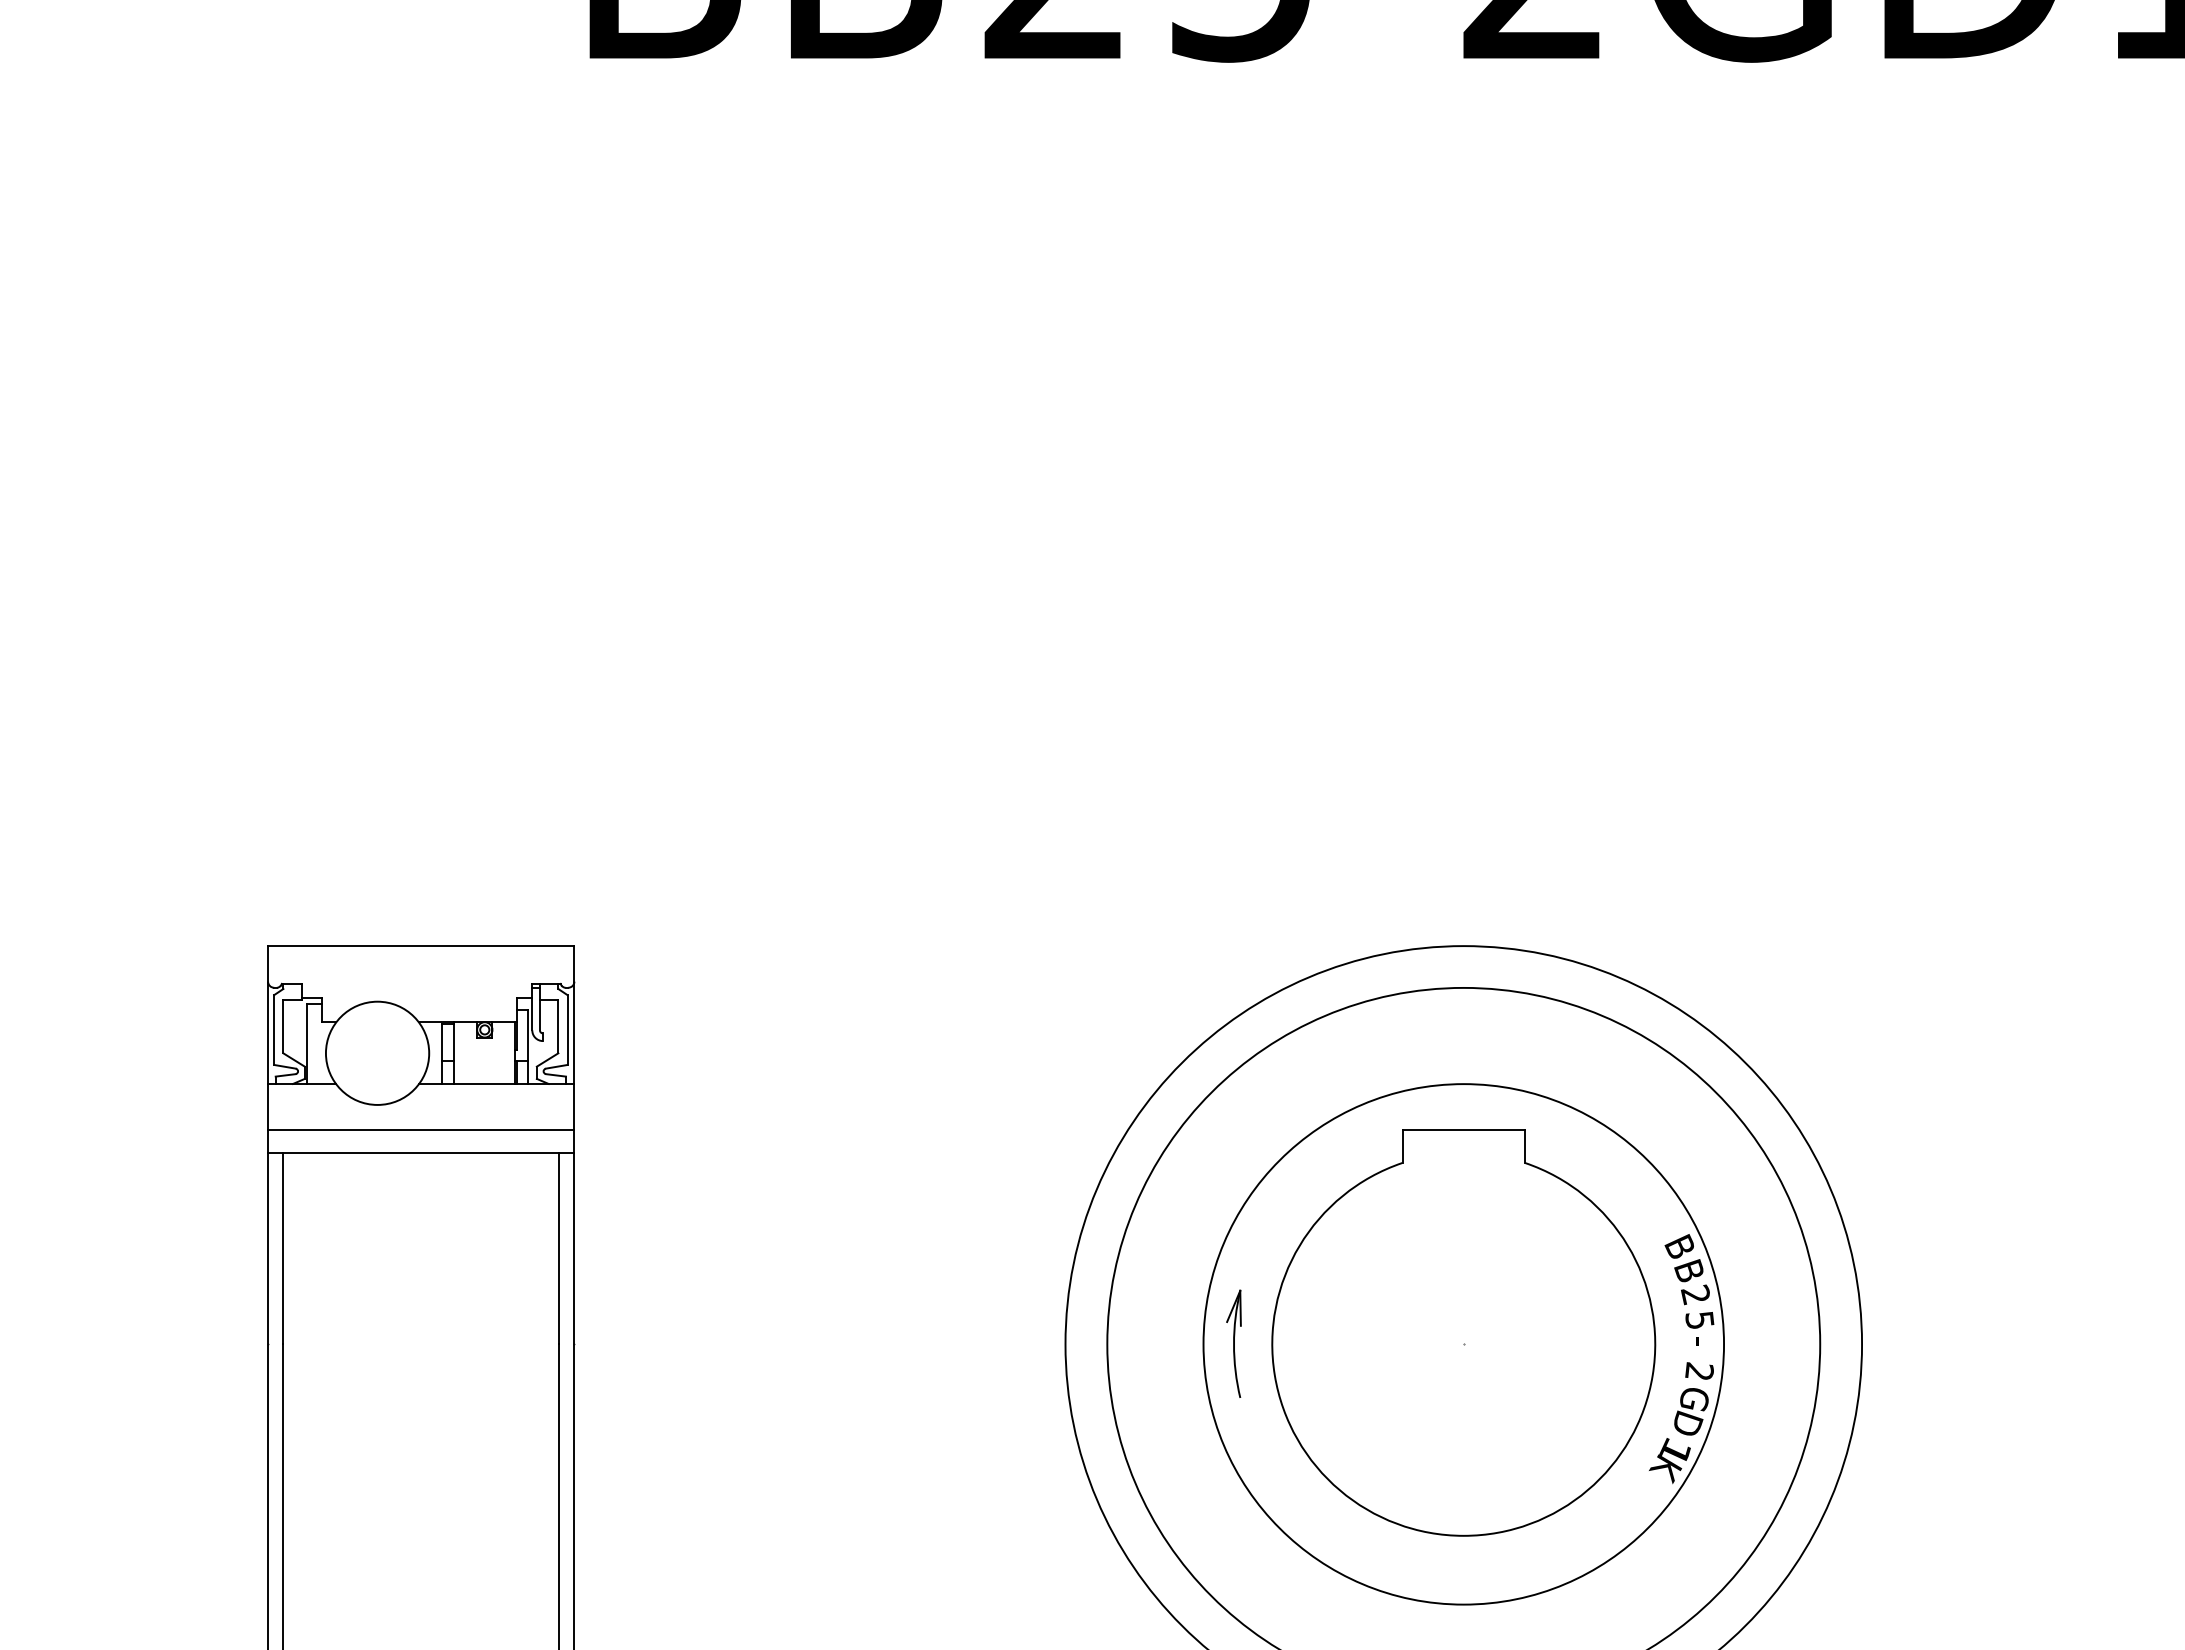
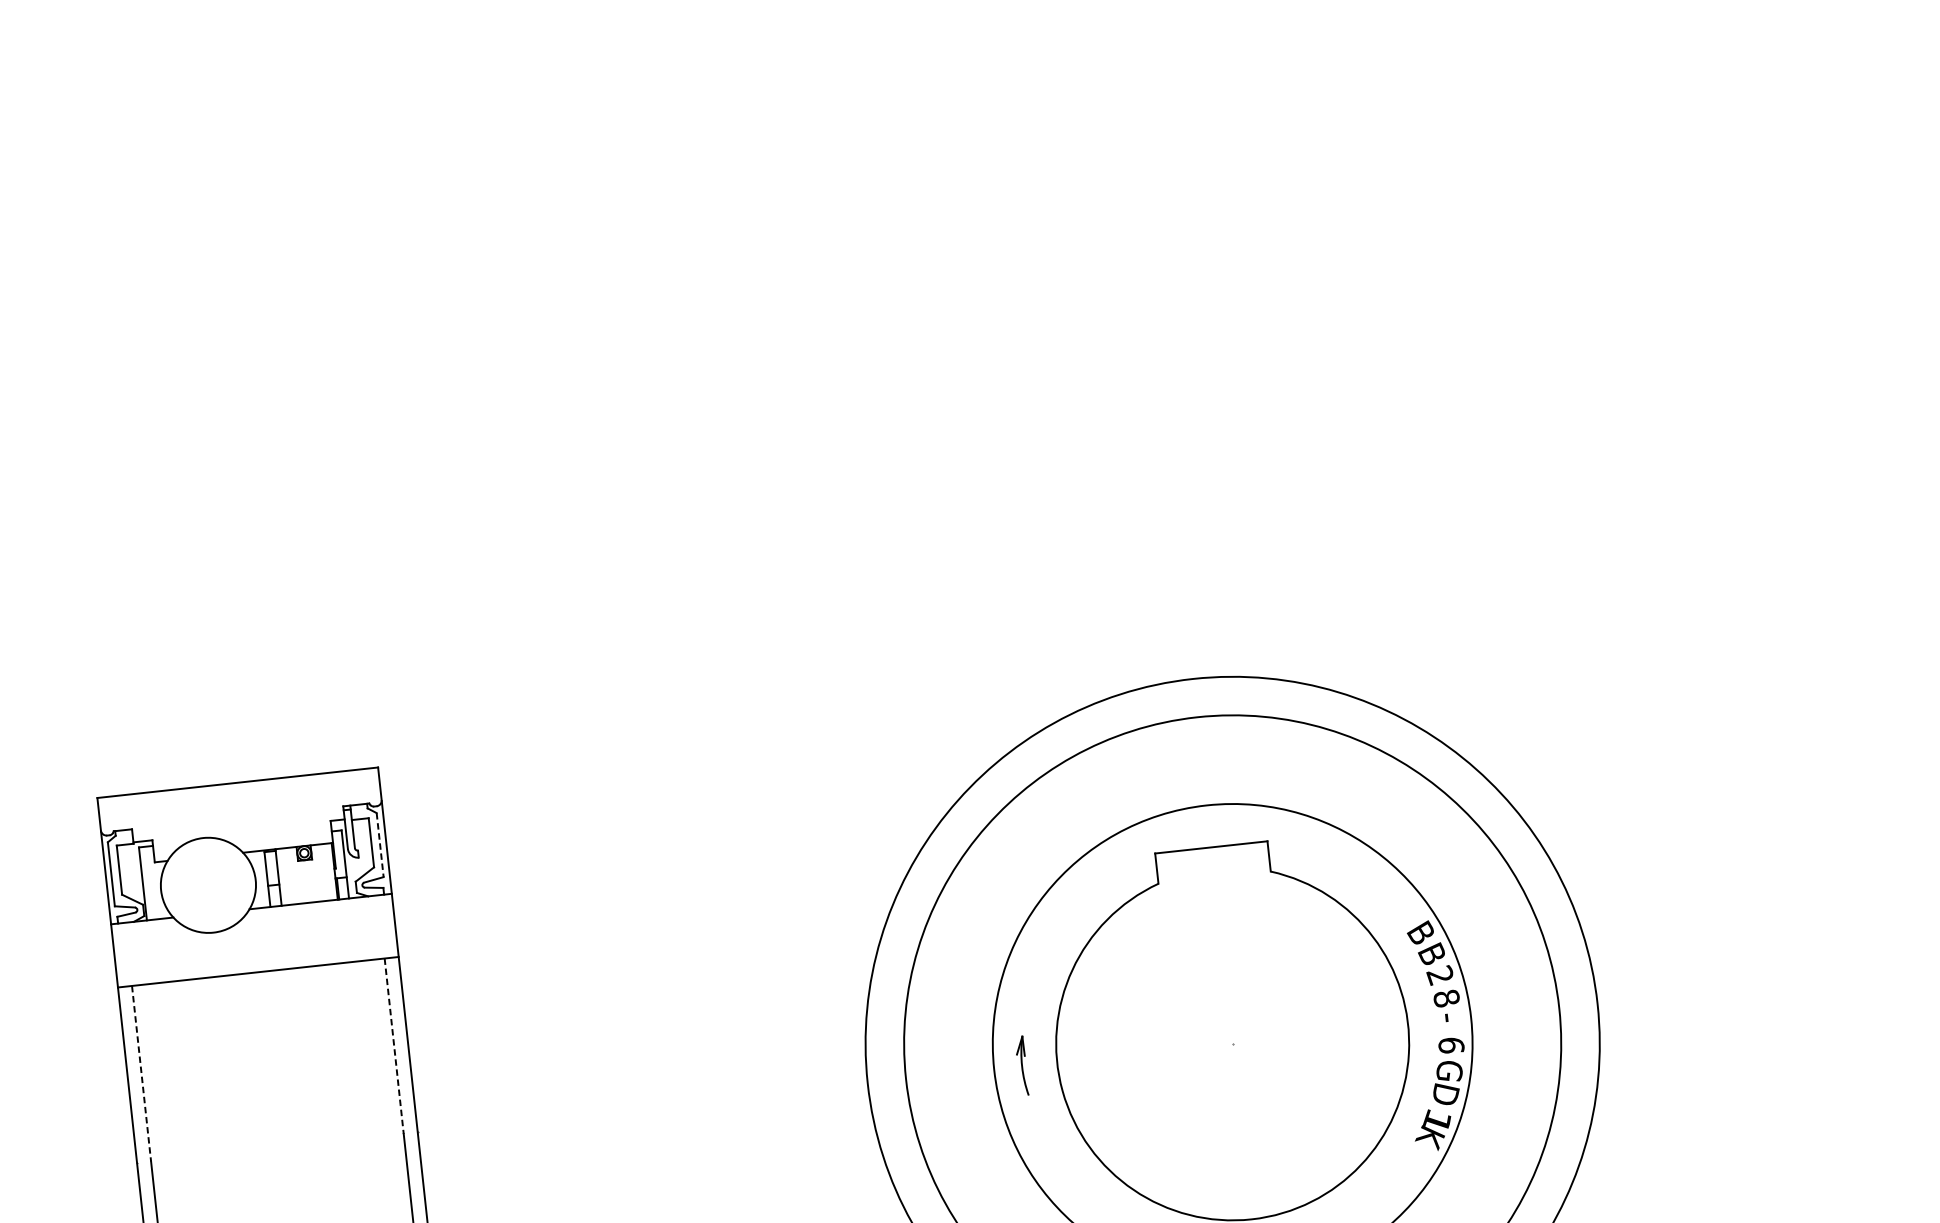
line: (567, 1030) -> (380, 845), solid -> dashed
line: (421, 1129) -> (256, 950), removed
line: (283, 1248) -> (141, 1073), solid -> dashed
line: (559, 1248) -> (394, 1046), solid -> dashed
text: (1699, 1320) -> (1446, 998), 5 -> 8
part: (1233, 1343) -> (1021, 1066), size x0.6
text: (1699, 1371) -> (1451, 1045), 2 -> 6

